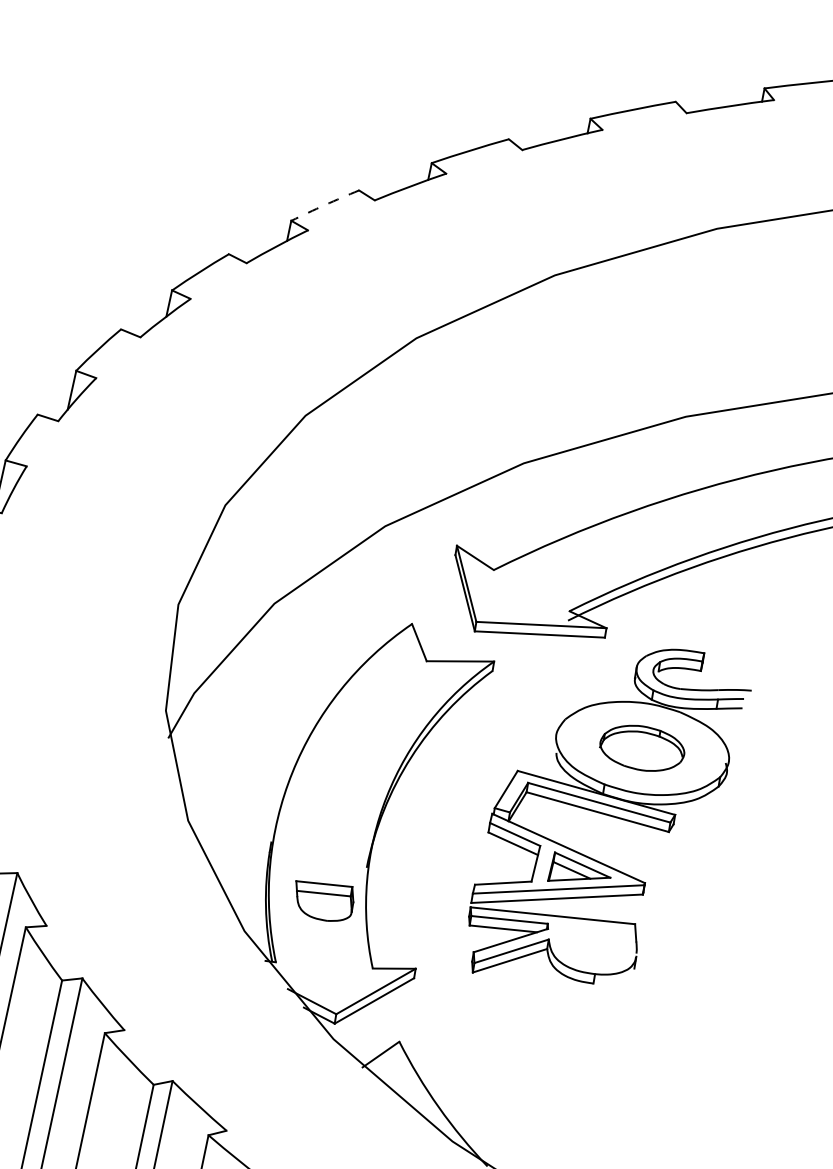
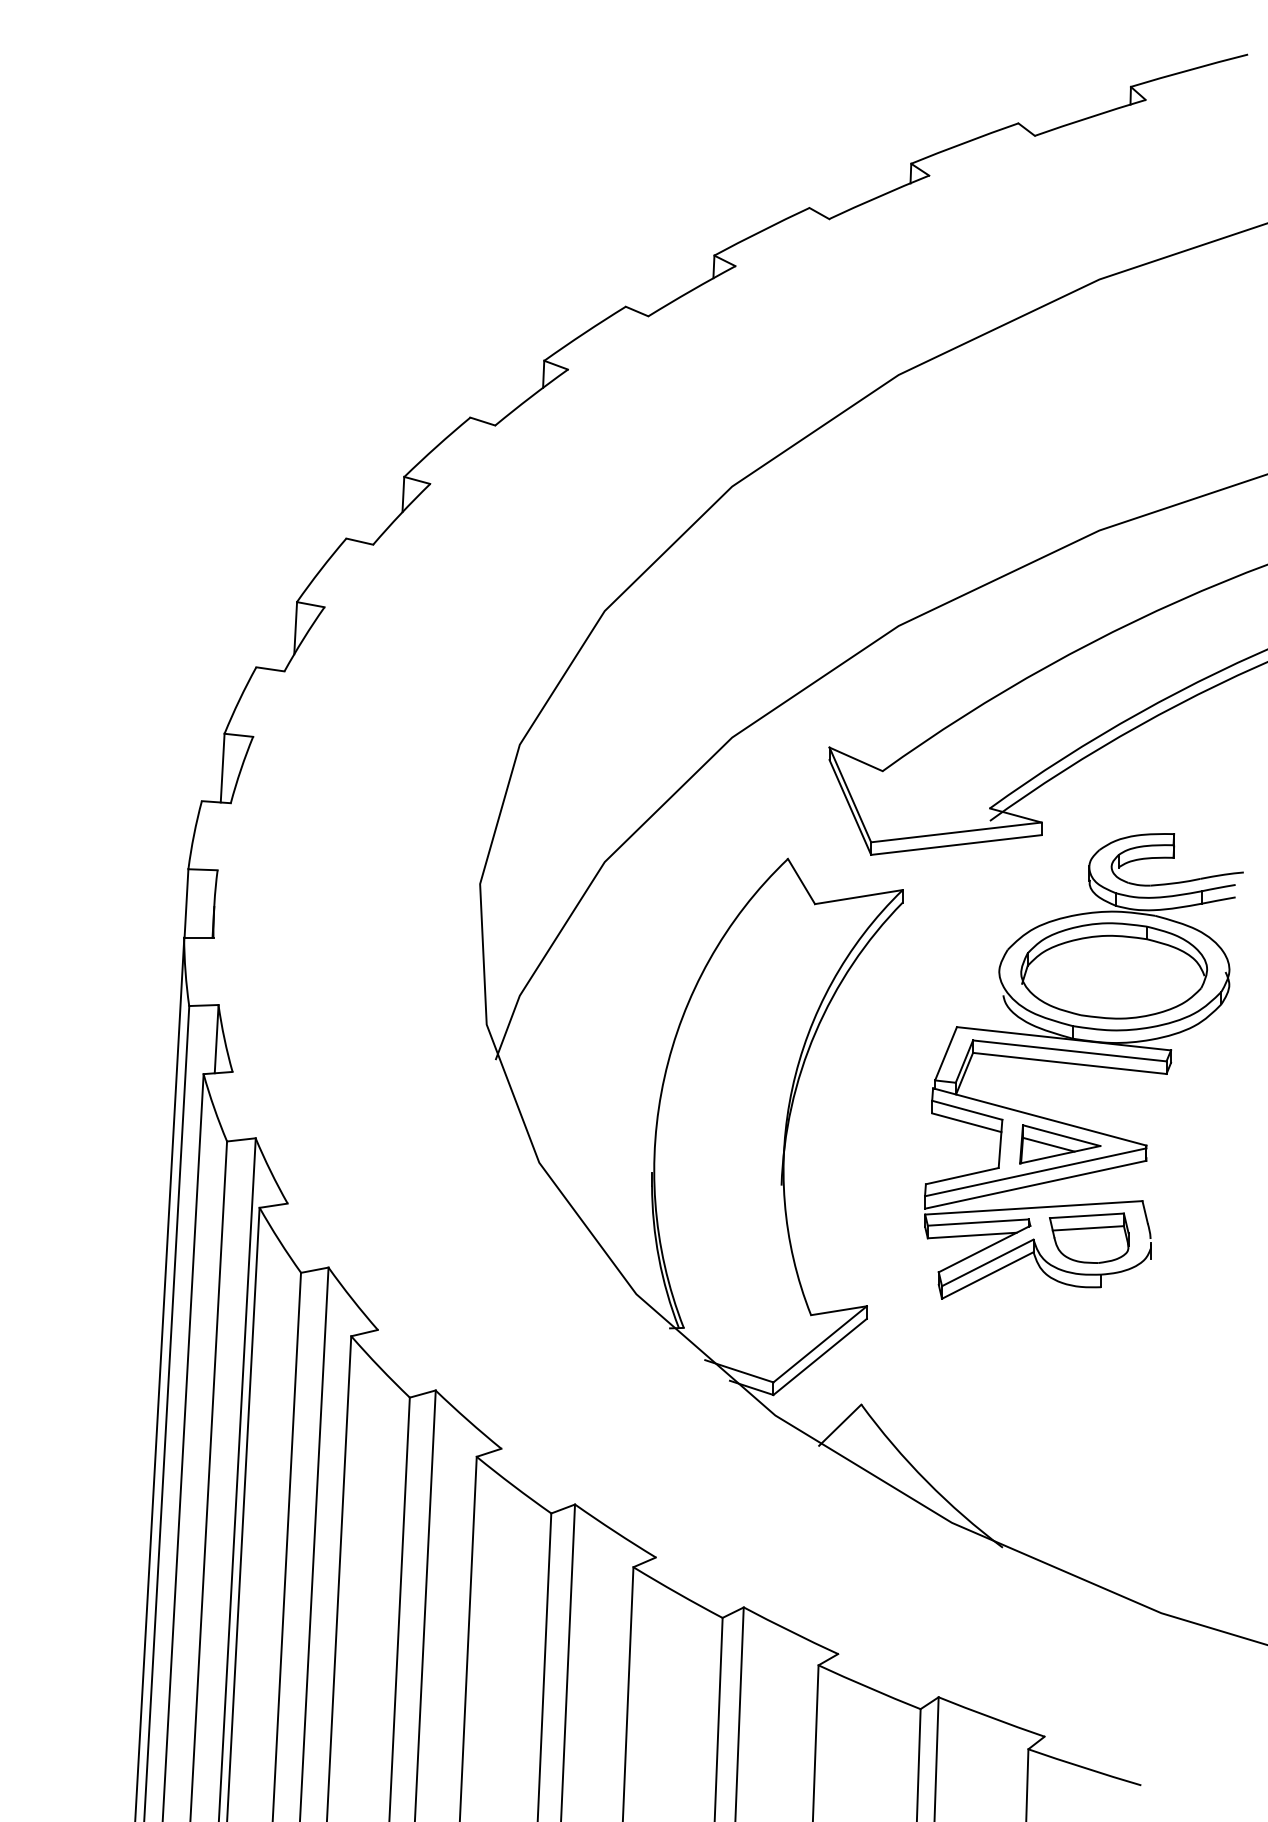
arc: (324, 205) -> (584, 333), dashed -> solid
part: (641, 747) -> (1113, 970), size x1.67
part: (323, 900) -> (1089, 1237), moved

